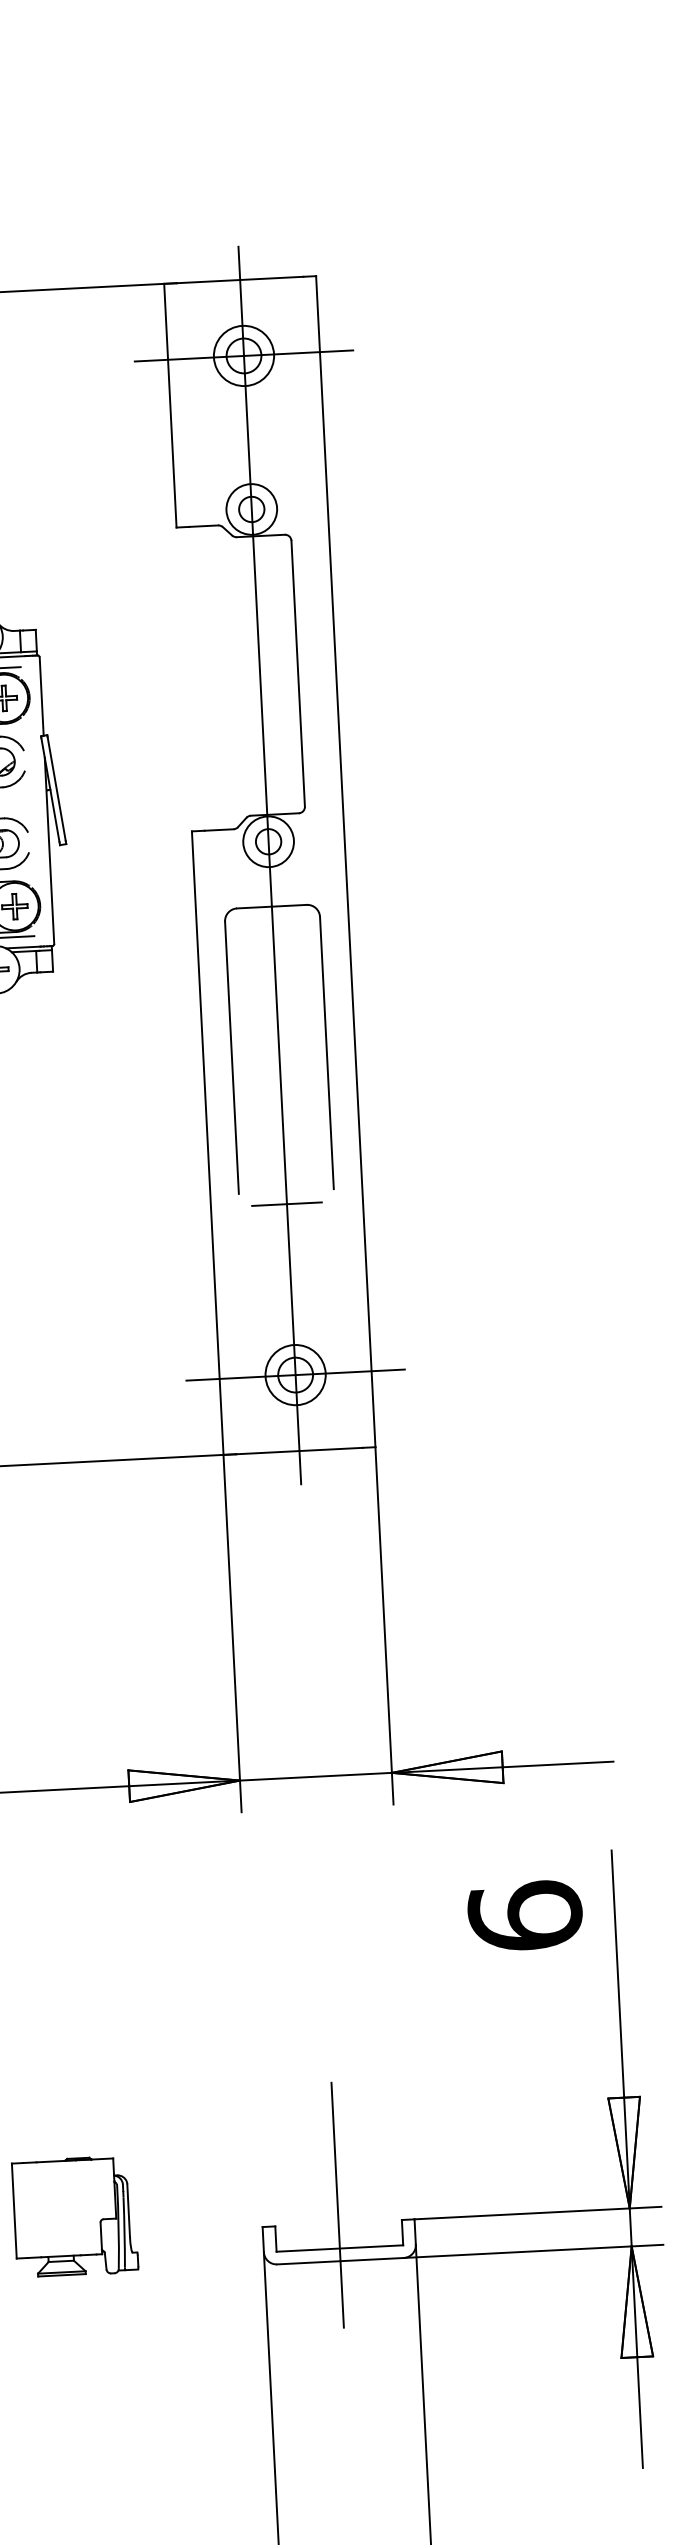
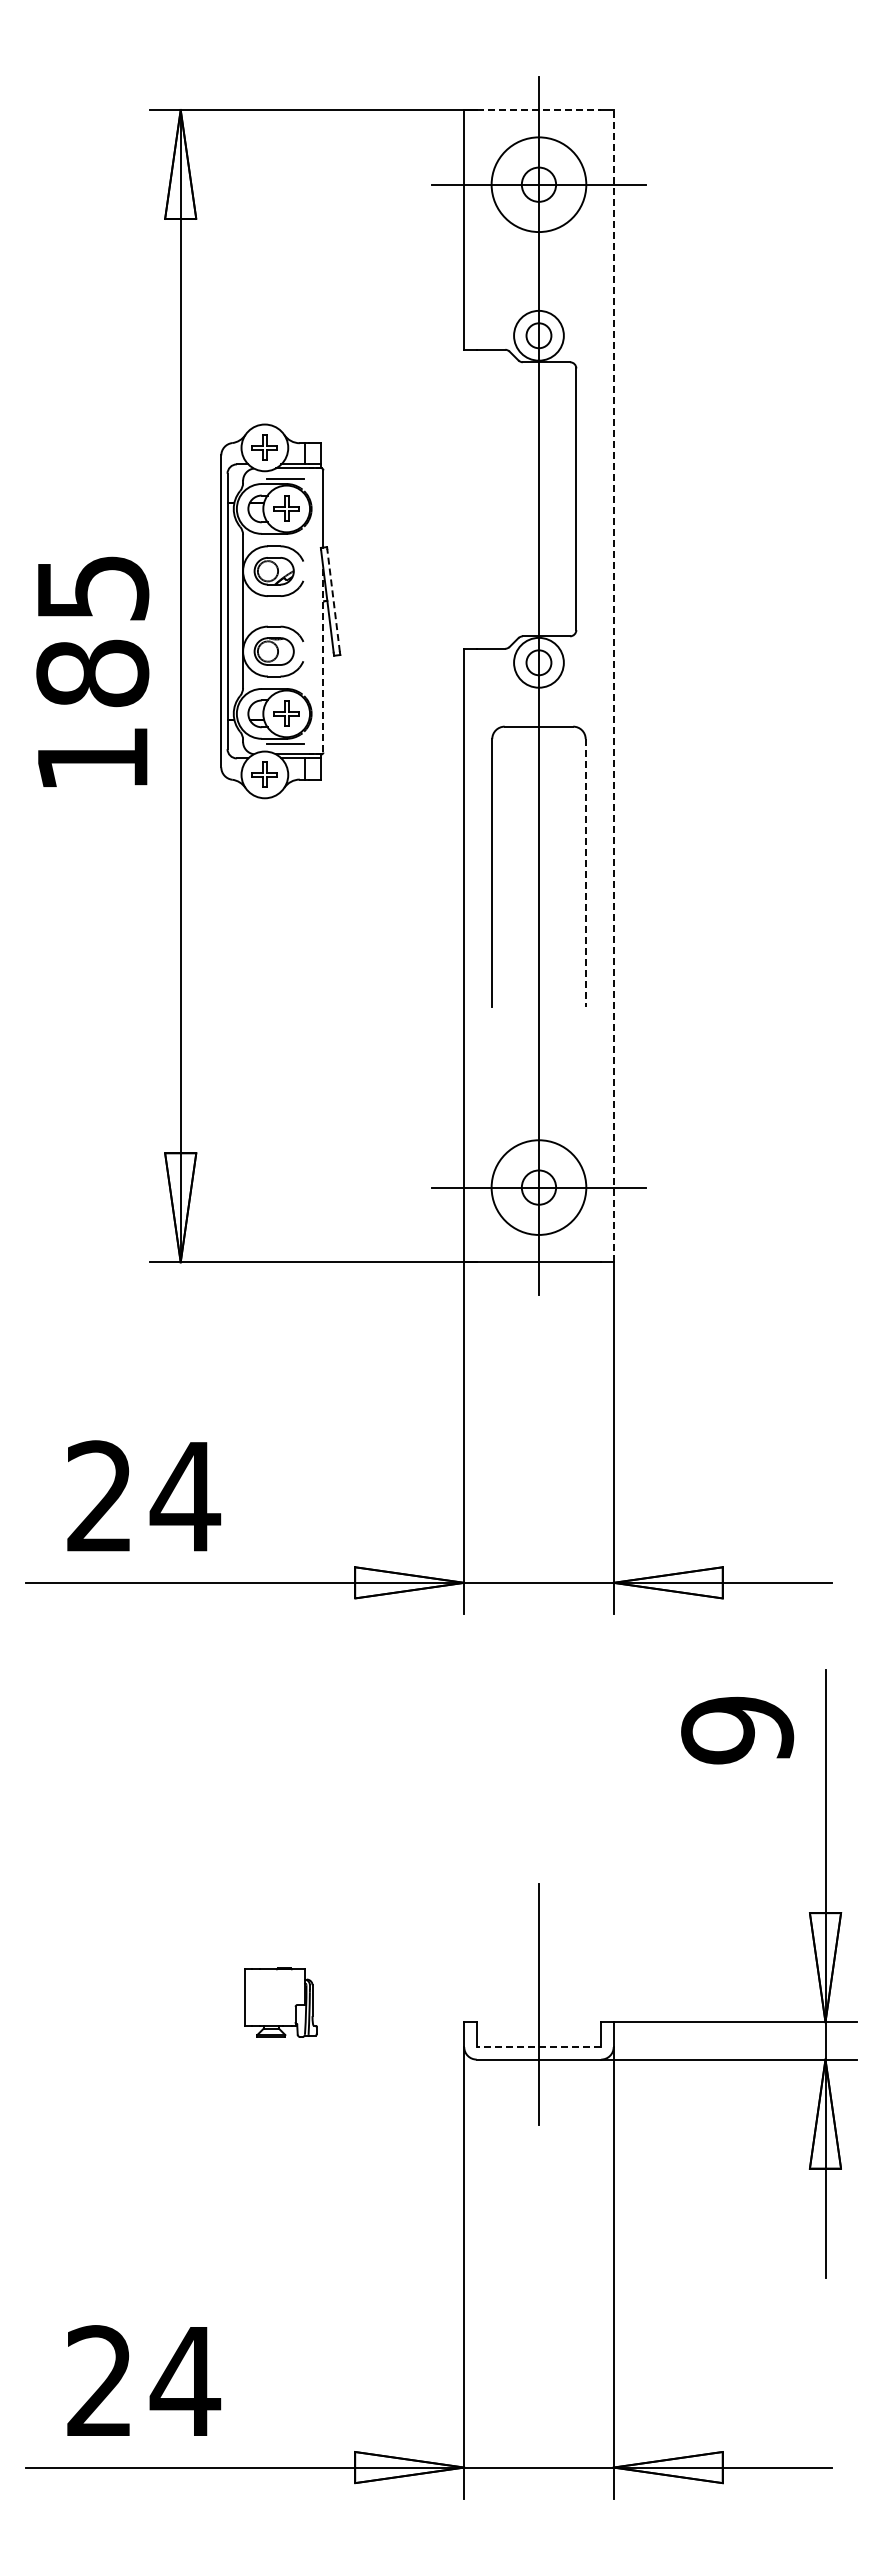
line: (240, 279) -> (539, 109), solid -> dashed
circle: (243, 355) -> (538, 184), size x1.6
line: (56, 789) -> (333, 600), solid -> dashed
line: (49, 850) -> (323, 660), solid -> dashed
line: (345, 861) -> (613, 685), solid -> dashed
line: (326, 1053) -> (585, 873), solid -> dashed
line: (286, 1204) -> (538, 1019), removed
circle: (295, 1375) -> (538, 1187), size x1.6
text: (525, 1915) -> (737, 1729), 6 -> 9
part: (74, 2216) -> (280, 2002), size x0.6
line: (339, 2248) -> (538, 2047), solid -> dashed

